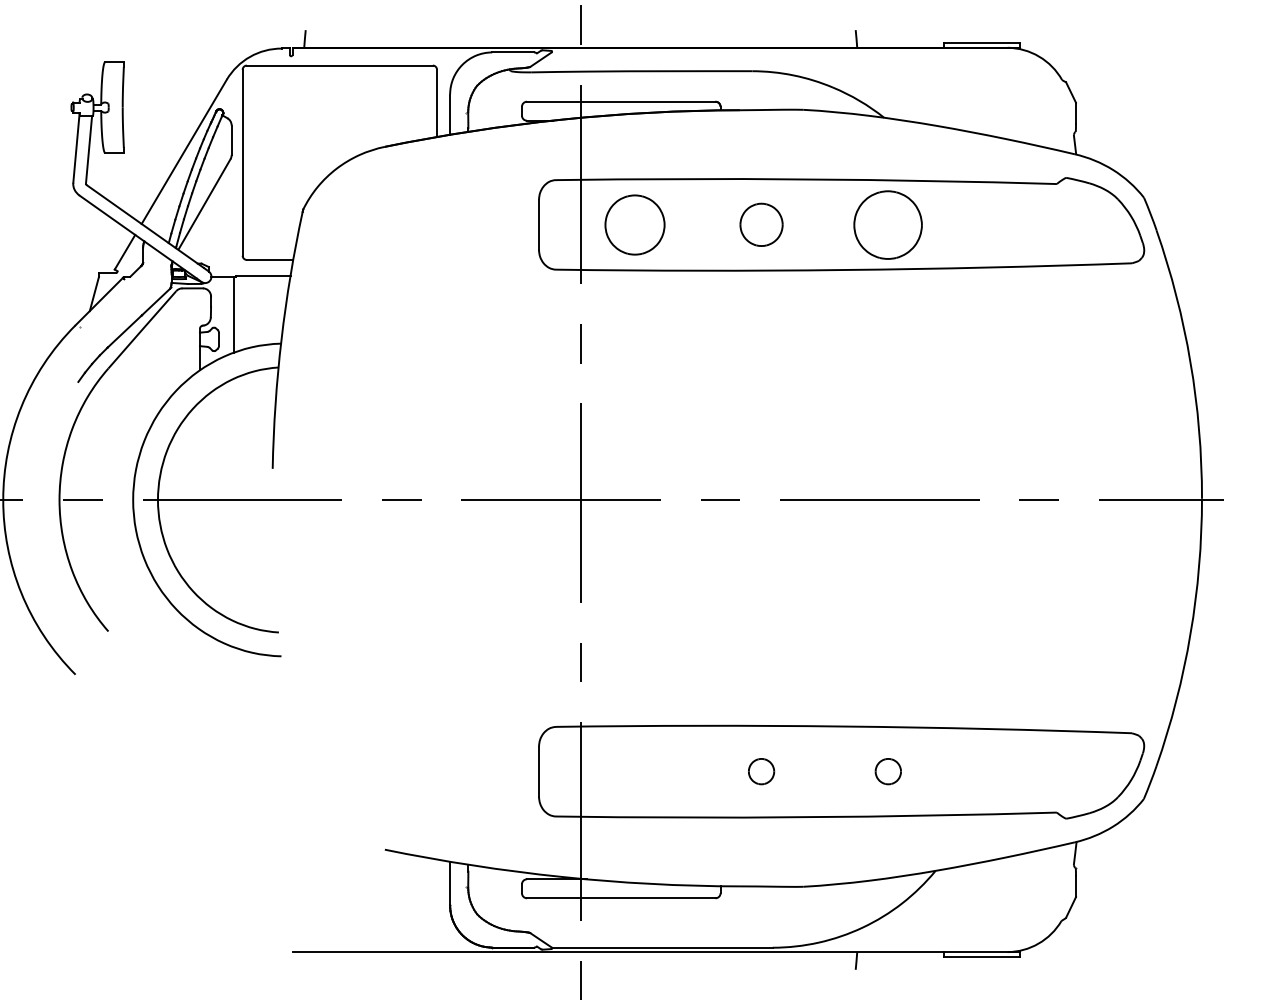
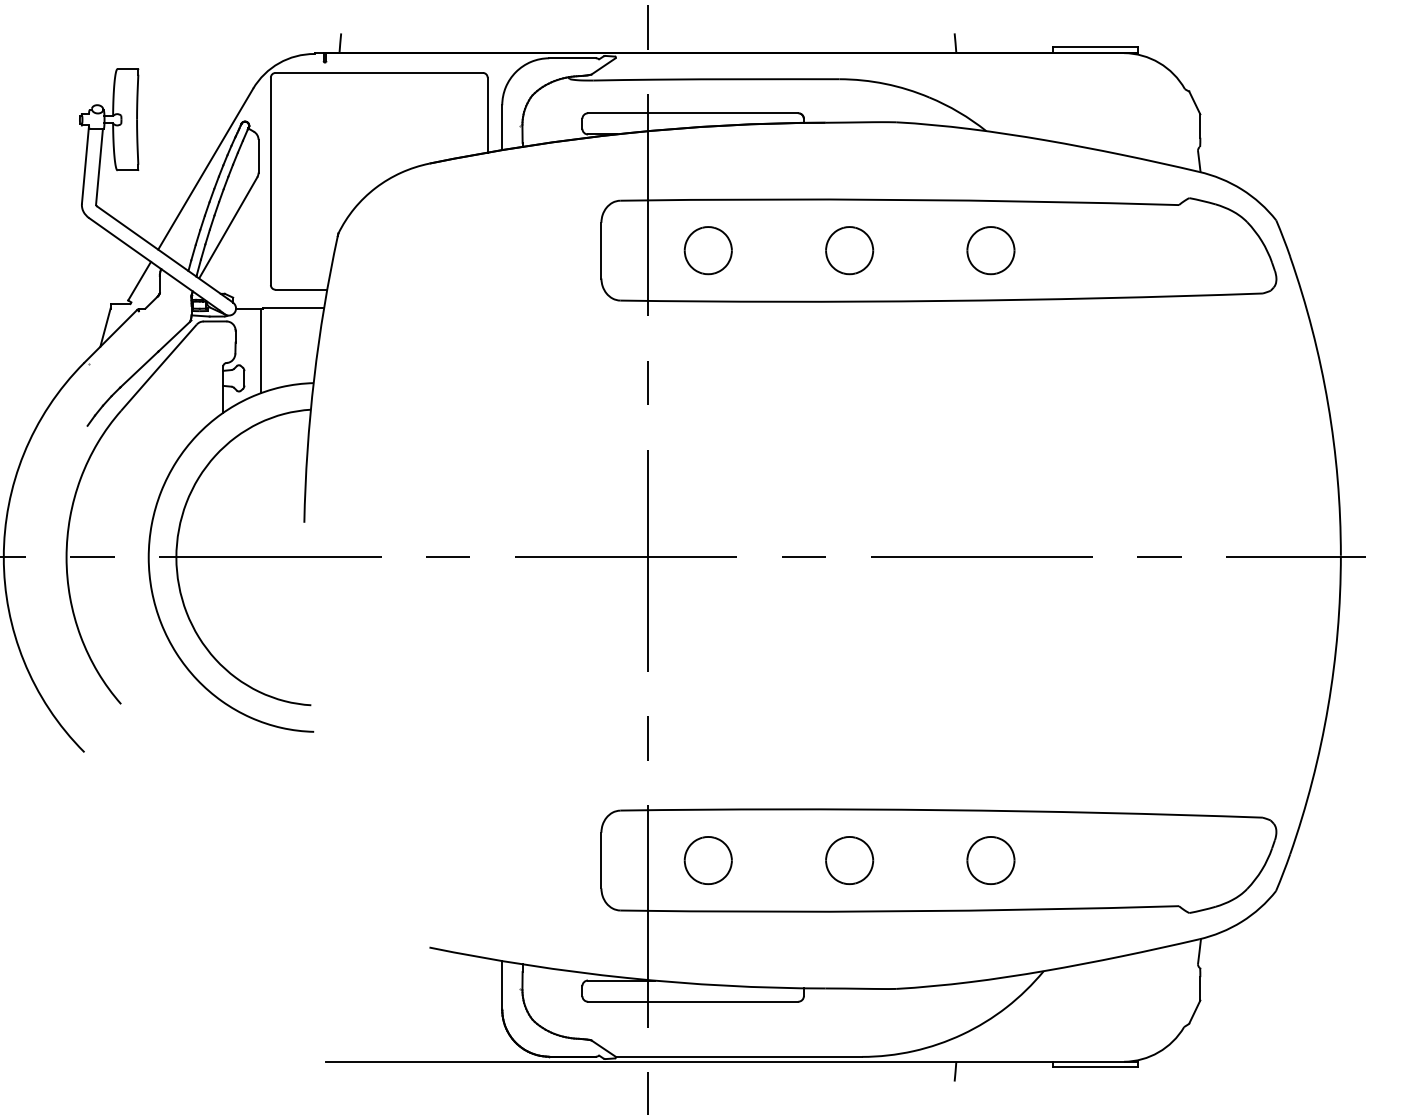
part: (634, 224) -> (707, 250), size x0.71
part: (888, 224) -> (991, 250), size x0.62
part: (634, 771) -> (707, 860), added
part: (761, 771) -> (849, 860), size x1.67
part: (888, 771) -> (991, 860), size x1.67

